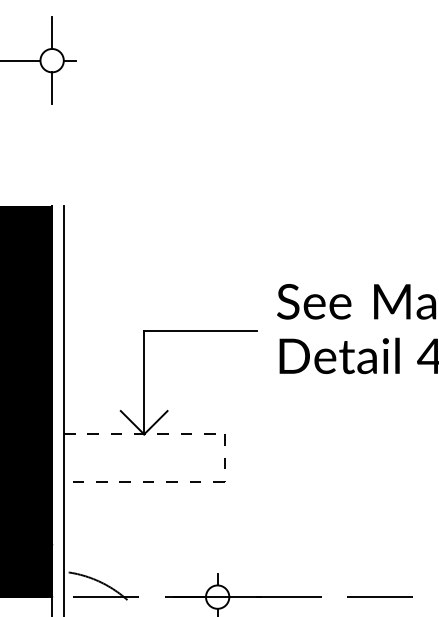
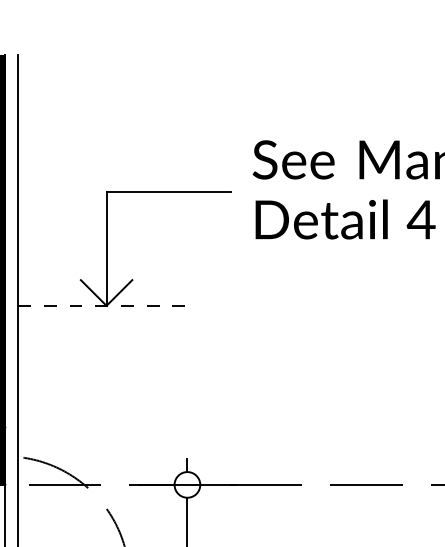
part: (149, 481) -> (112, 357), removed

